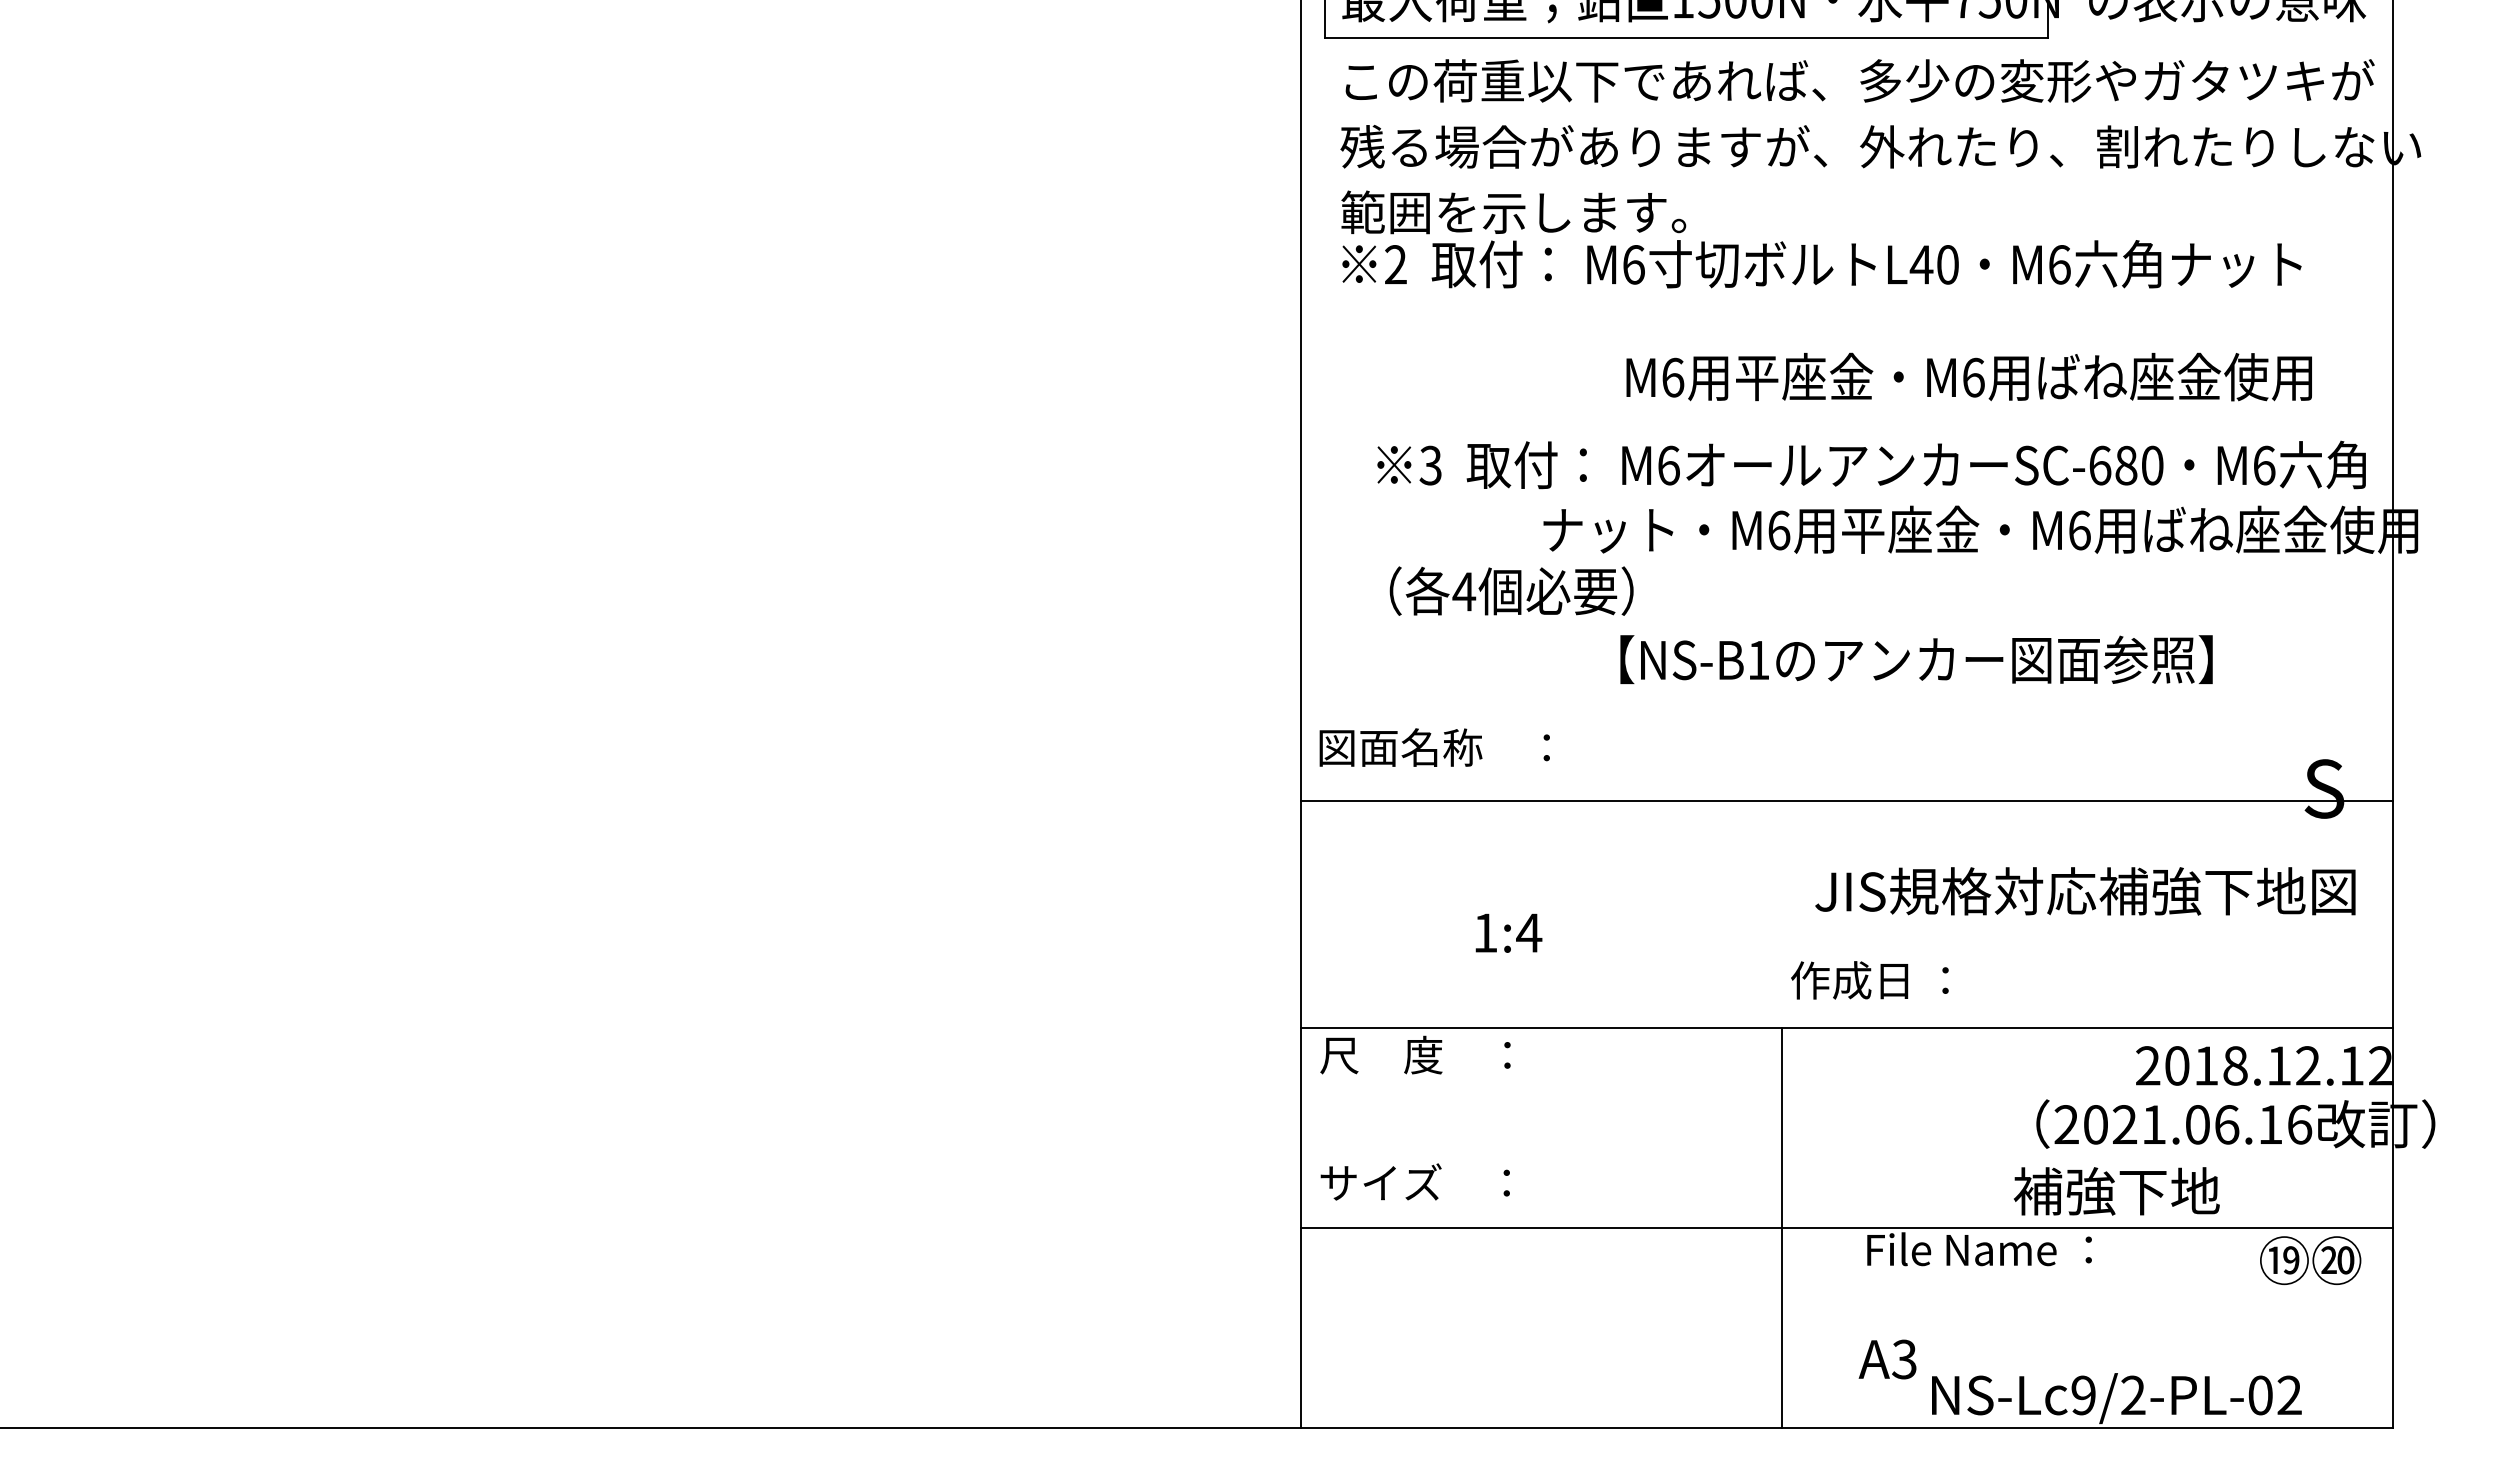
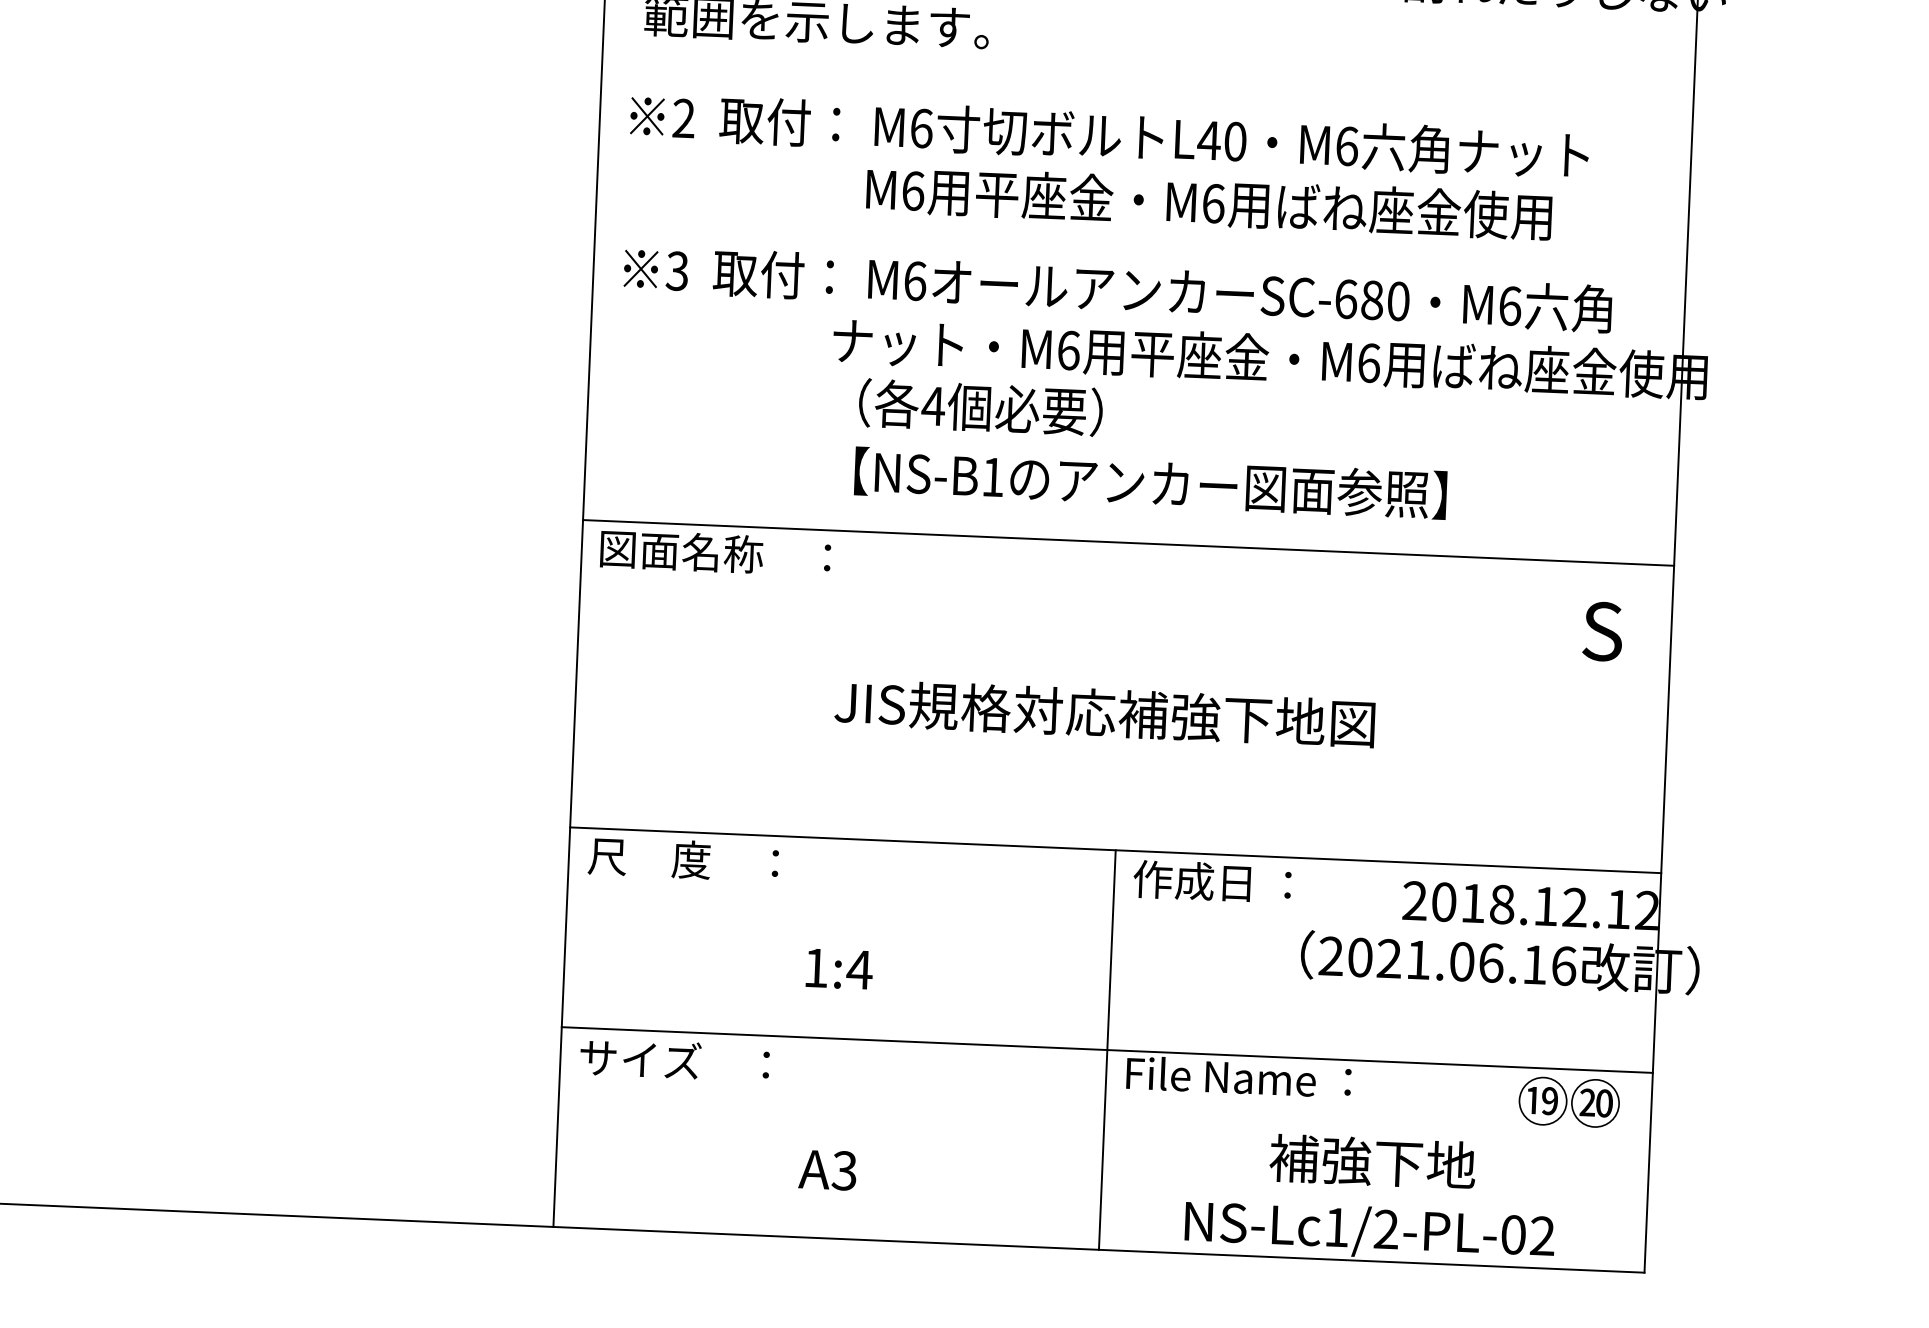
text: (1821, 264) -> (1109, 136), moved
text: (1968, 376) -> (1208, 202), moved
text: (1871, 464) -> (1117, 288), moved
text: (1511, 590) -> (980, 406), moved
text: (1916, 659) -> (1150, 483), moved
line: (1846, 801) -> (1128, 543), moved
text: (2085, 891) -> (1104, 713), moved
text: (1508, 932) -> (839, 968), moved
text: (1869, 980) -> (1212, 882), moved
text: (1414, 1181) -> (674, 1059), moved
text: (2116, 1191) -> (1372, 1161), moved
line: (1781, 1227) -> (1106, 1049), moved
text: (1887, 1359) -> (827, 1170), moved
text: (2083, 1395) -> (1336, 1227), NS-Lc9/2-PL-02 -> NS-Lc1/2-PL-02

